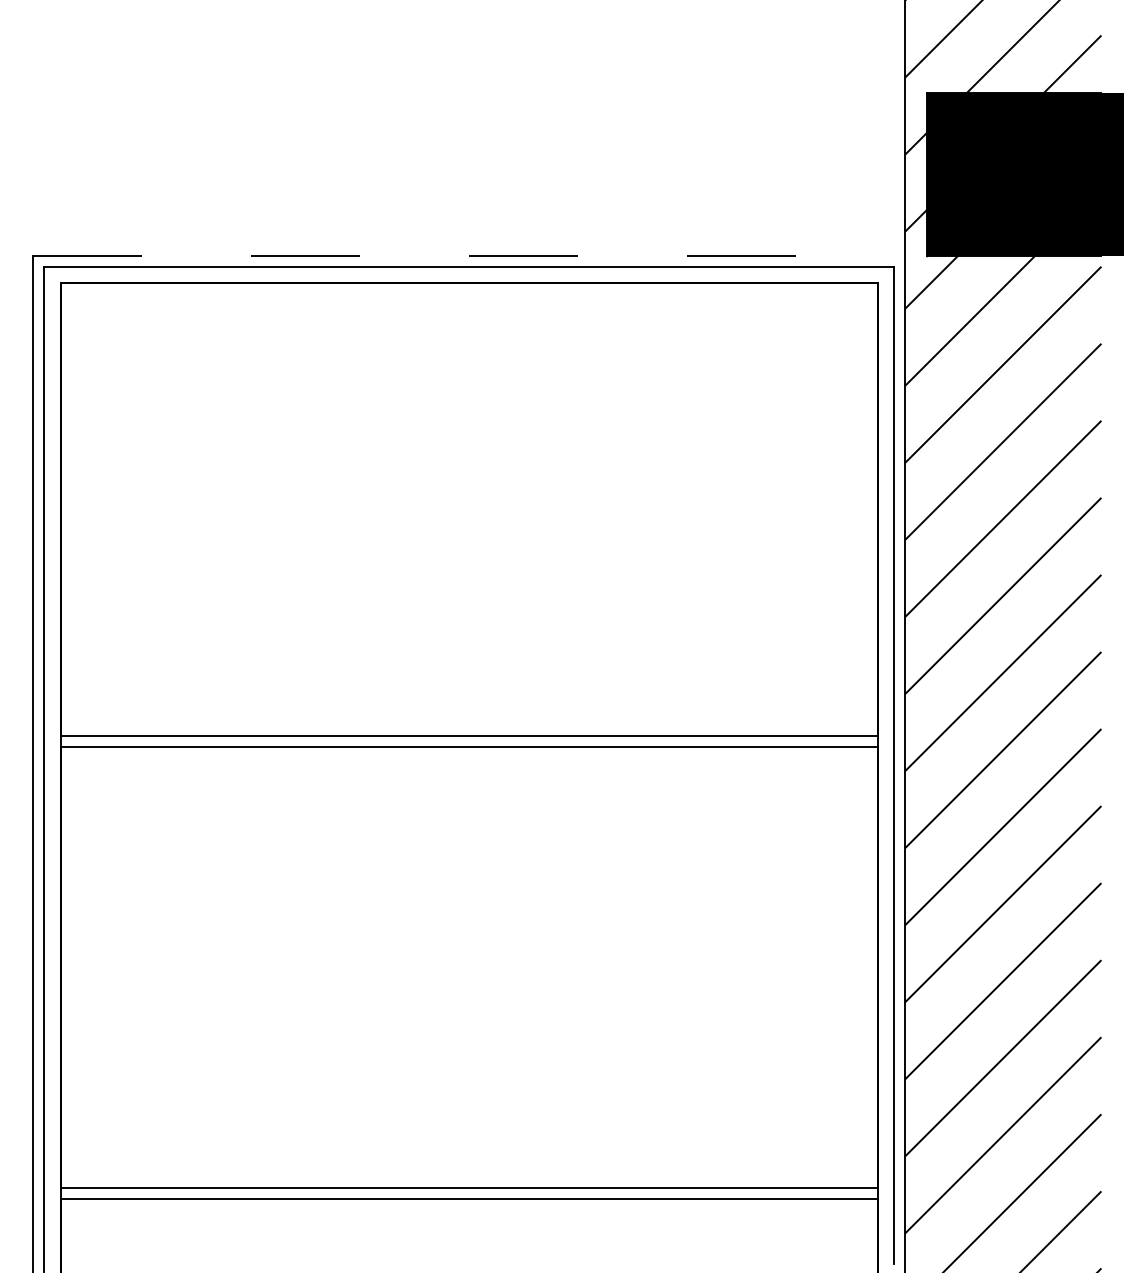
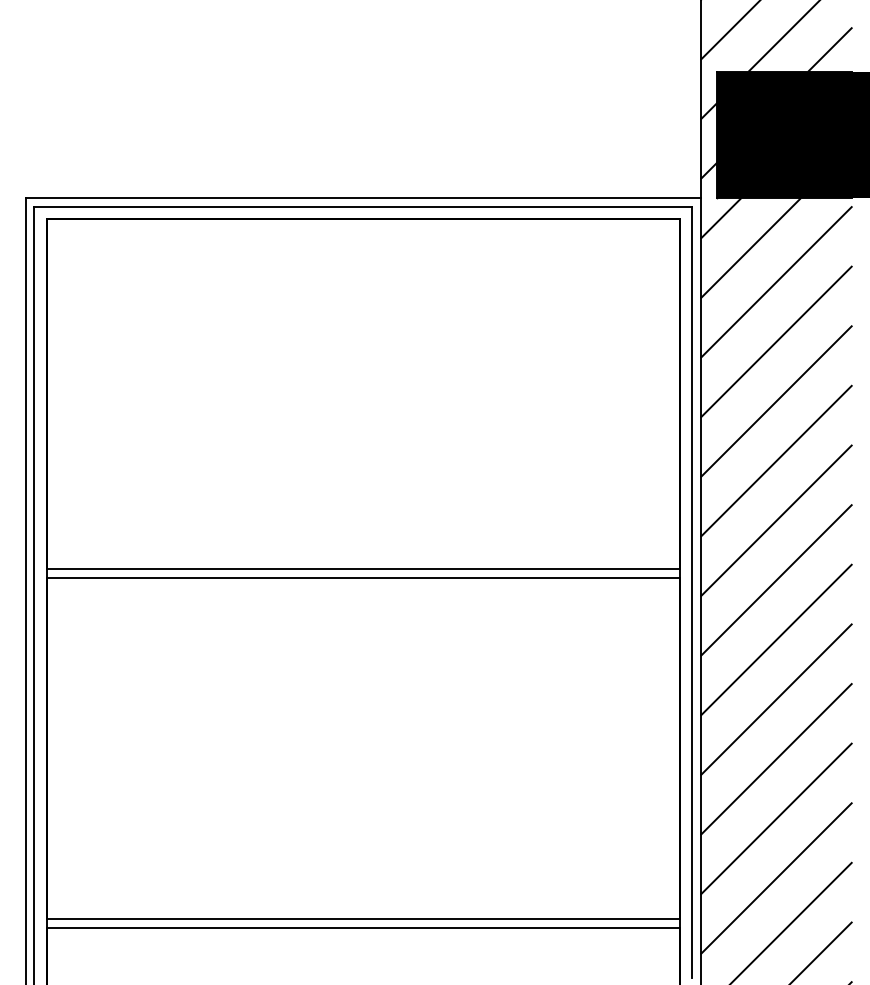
line: (469, 256) -> (363, 198), dashed -> solid

